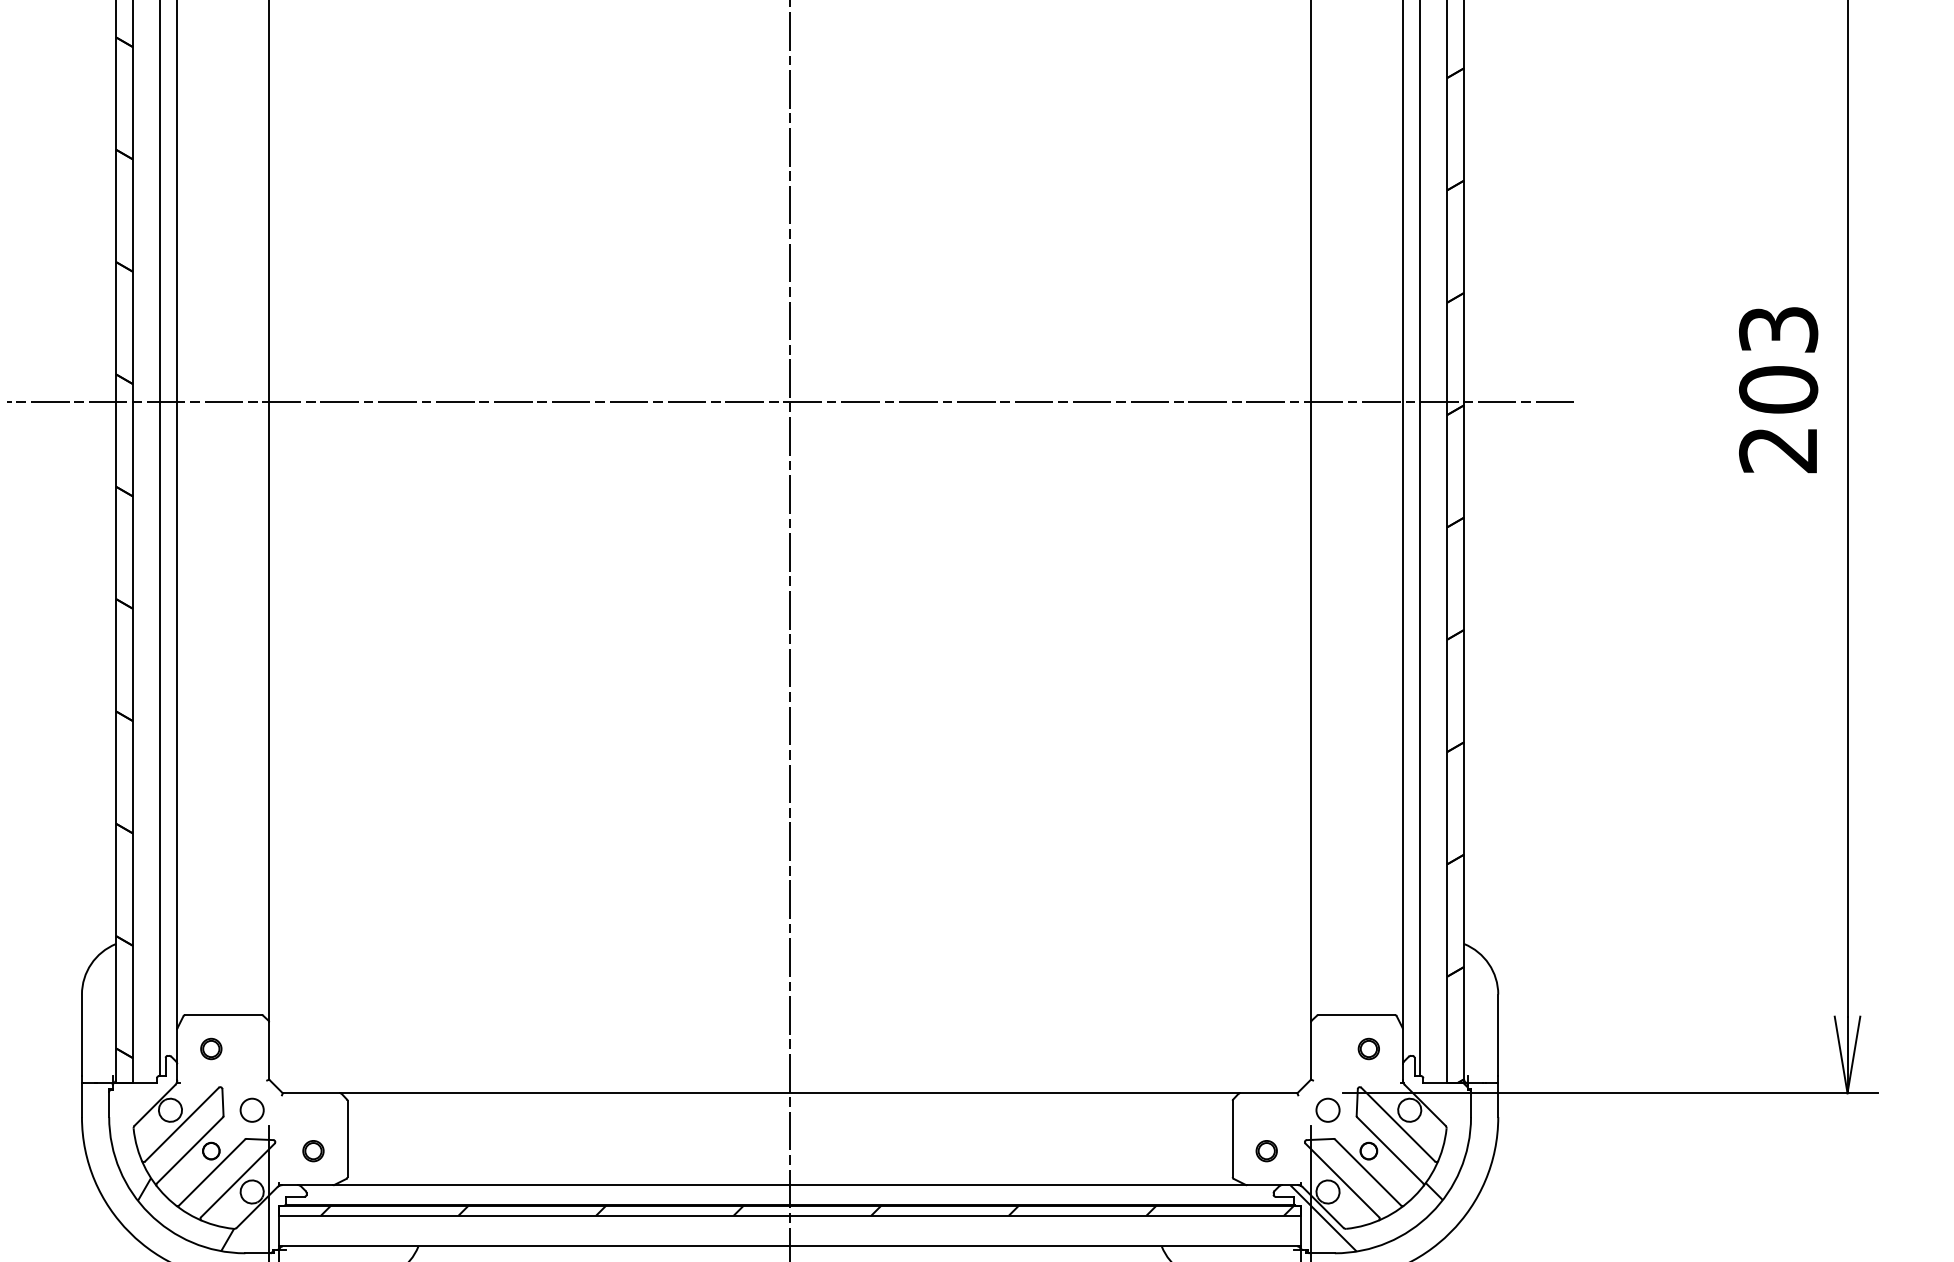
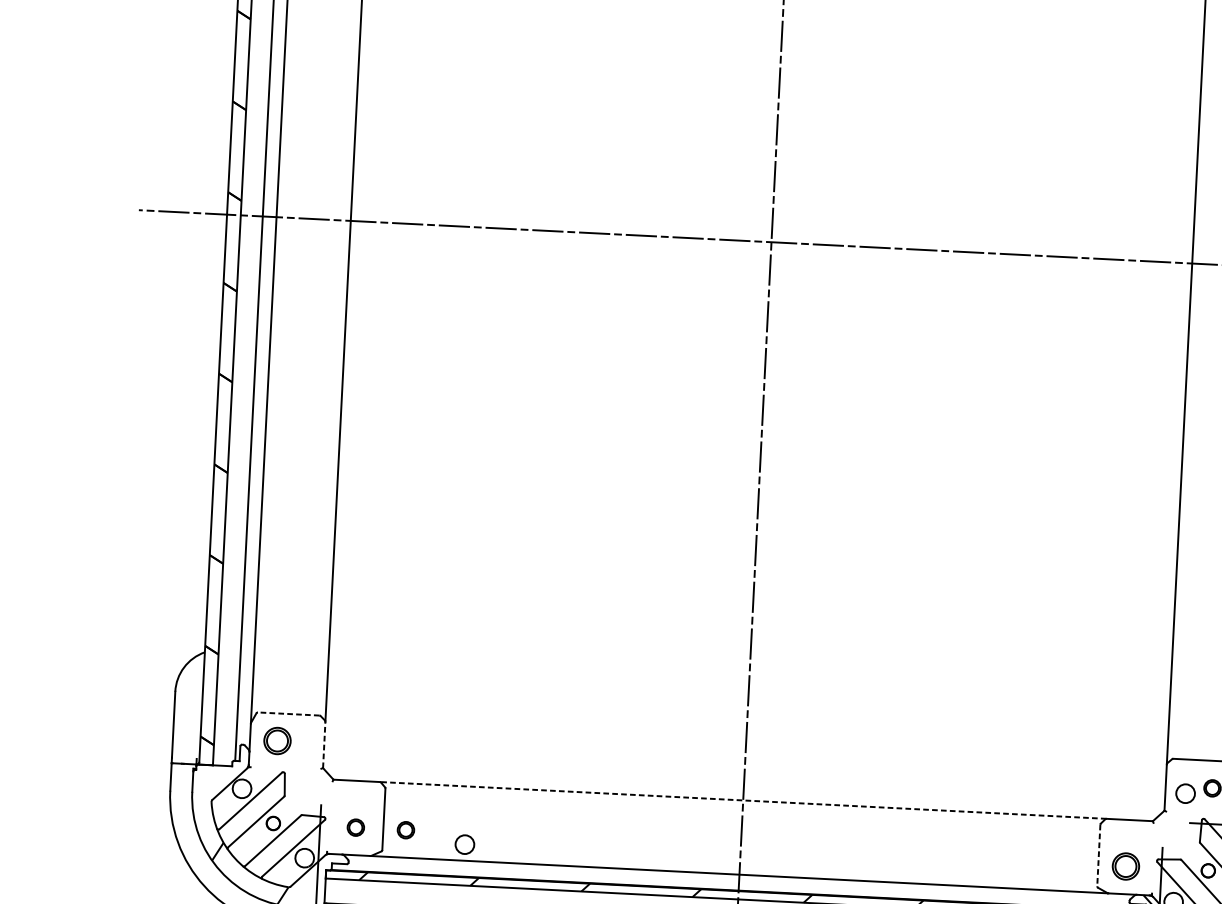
line: (222, 1014) -> (288, 713), solid -> dashed
part: (211, 1048) -> (277, 740), size x1.6
line: (269, 1050) -> (324, 744), solid -> dashed
line: (790, 1093) -> (743, 800), solid -> dashed
circle: (251, 1109) -> (464, 843), moved
circle: (1327, 1109) -> (1185, 793), moved
line: (1232, 1139) -> (1098, 855), solid -> dashed
part: (375, 1151) -> (405, 830), added
part: (1266, 1151) -> (1125, 866), size x1.6

